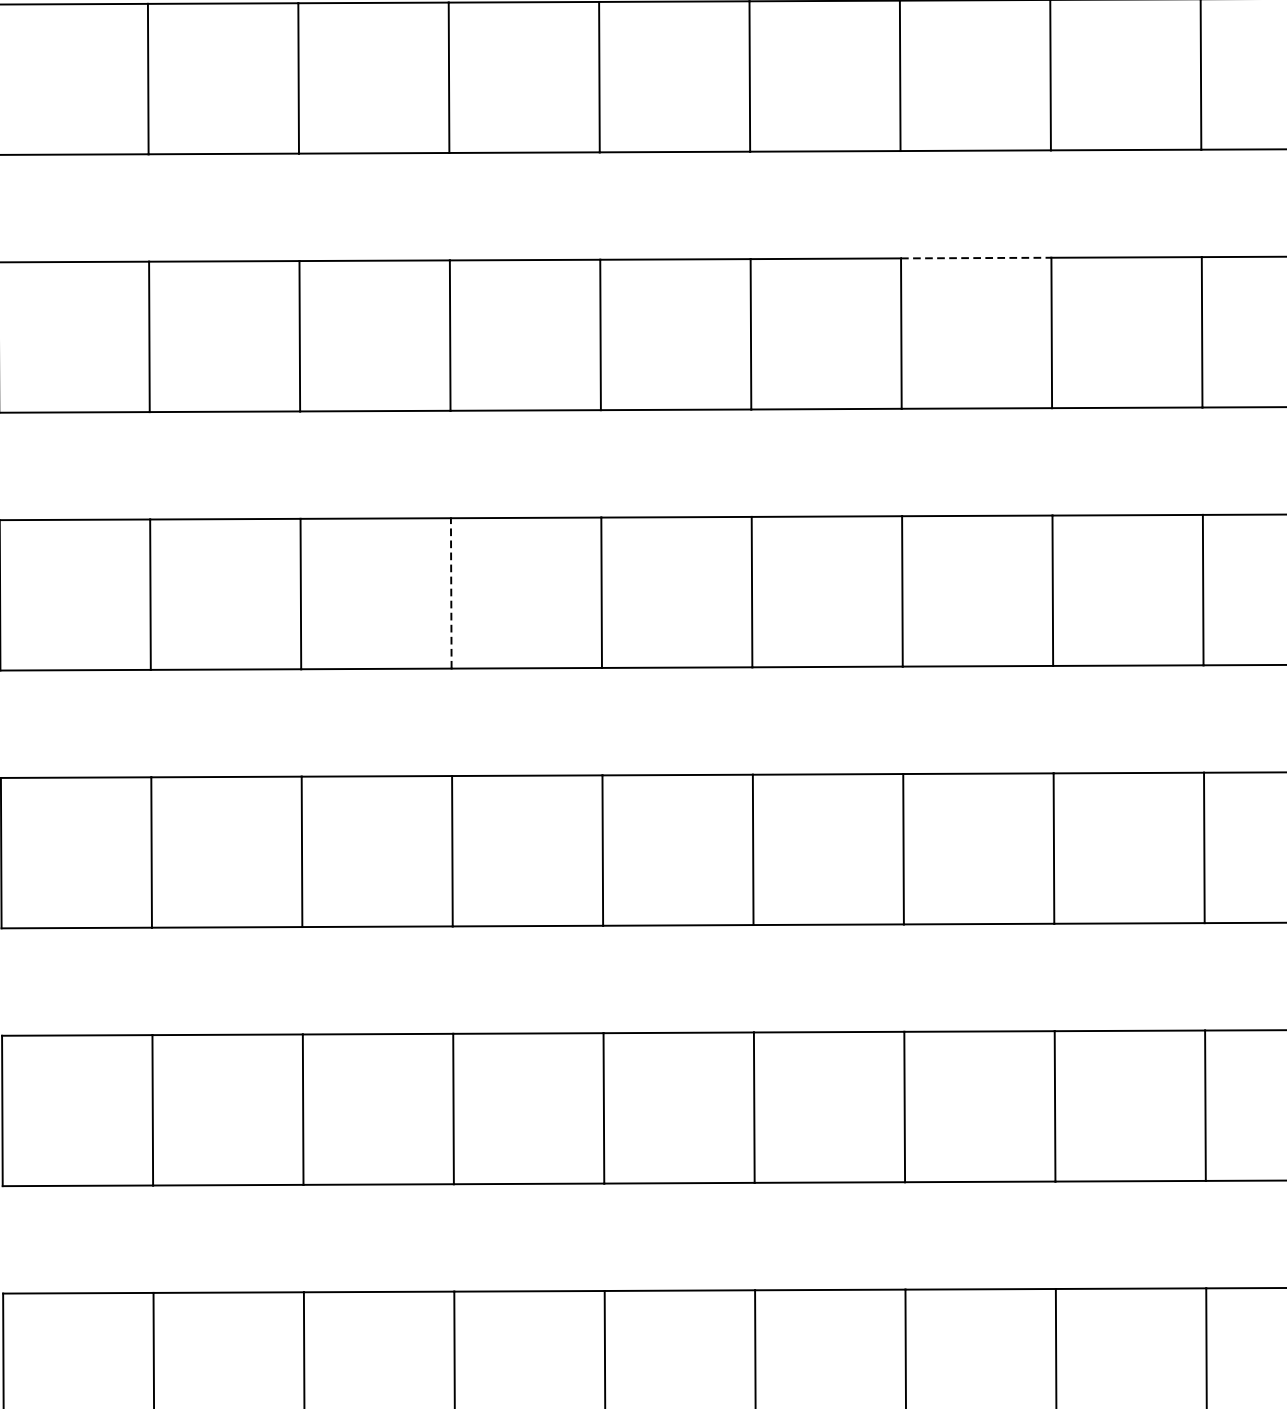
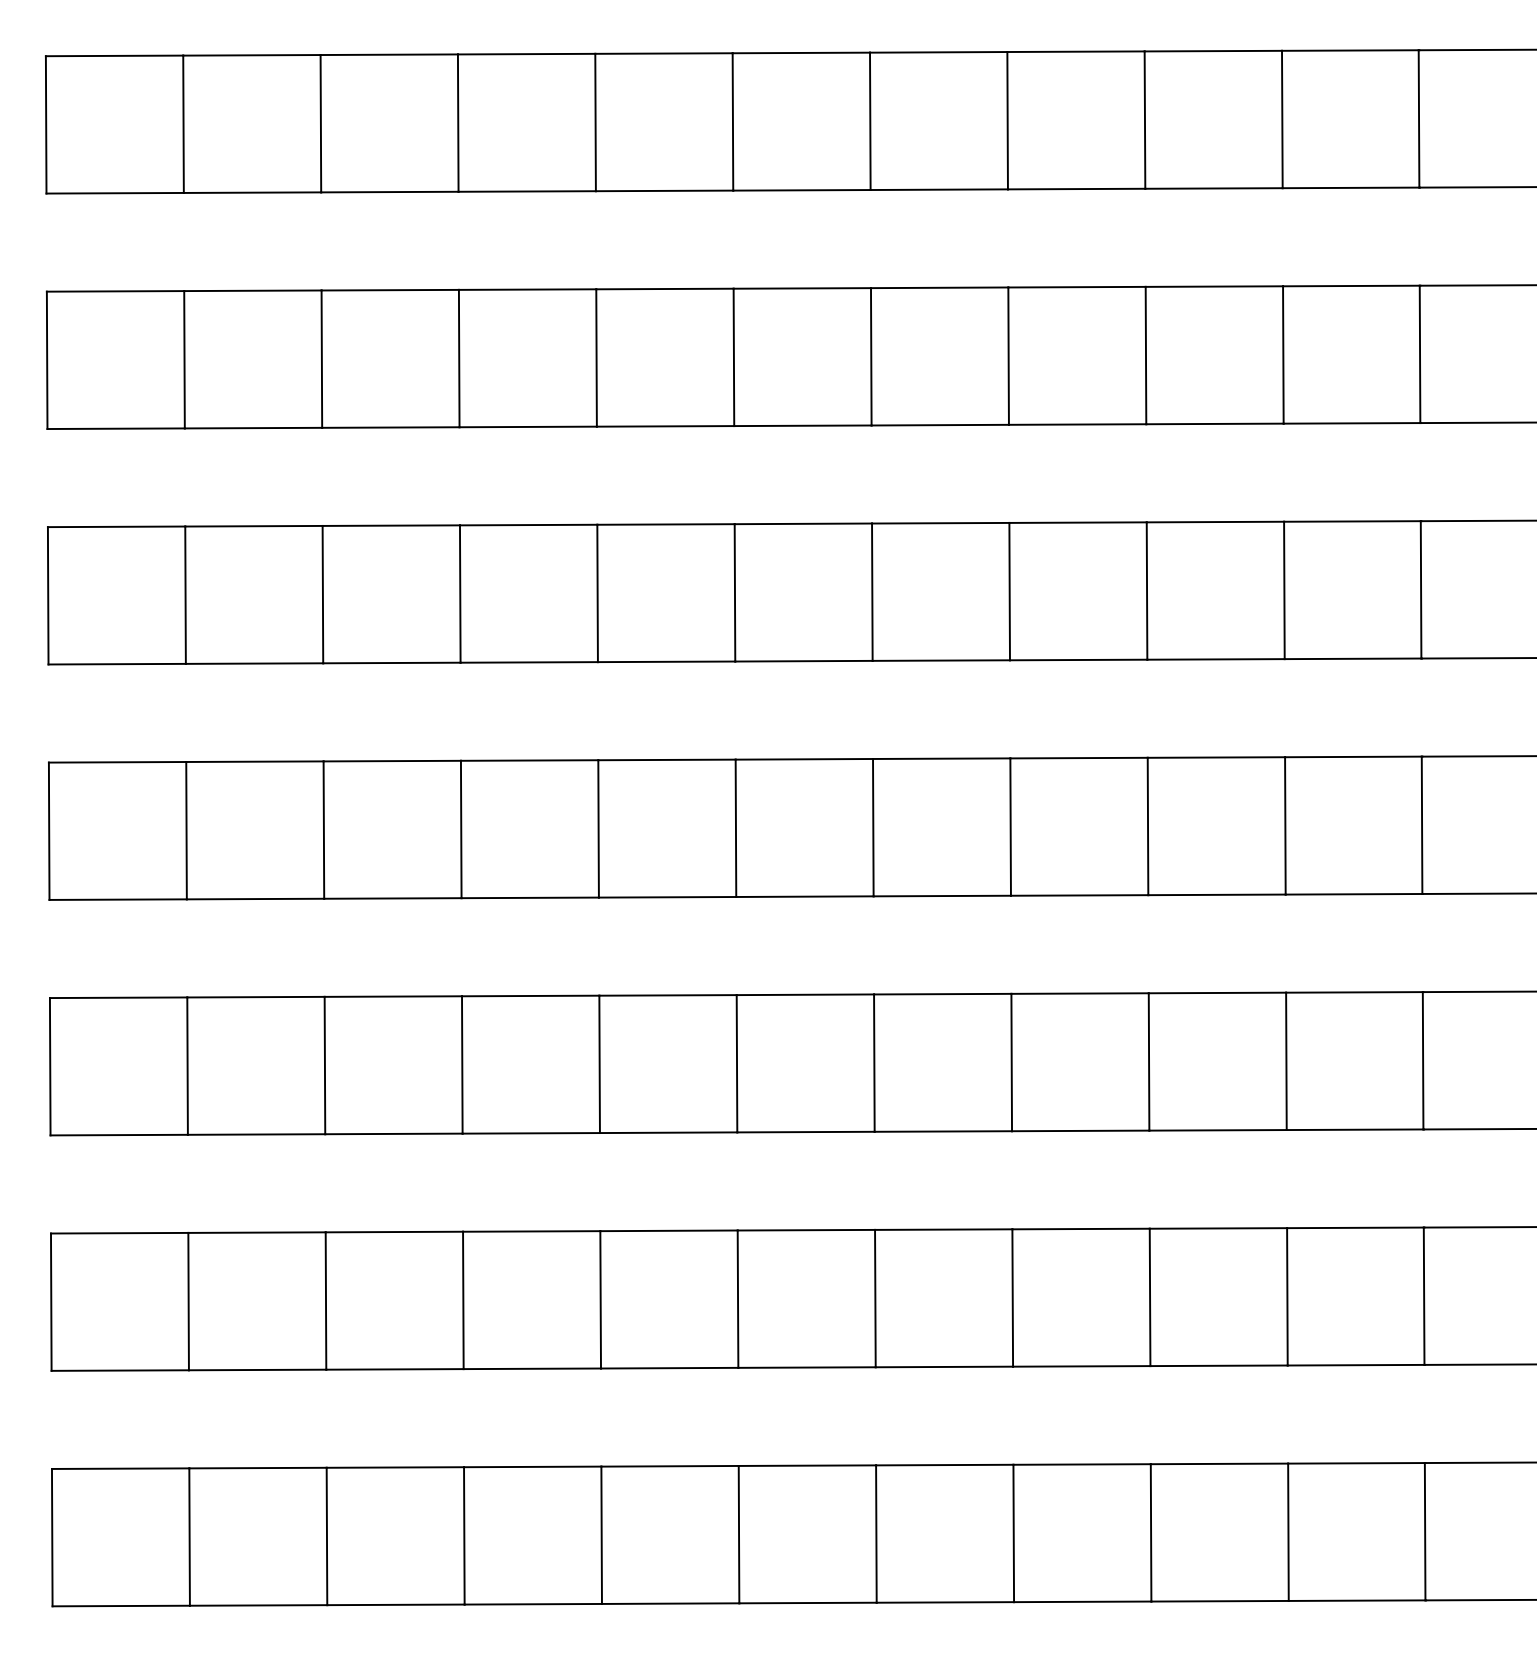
line: (975, 258) -> (940, 523), dashed -> solid
line: (451, 593) -> (461, 829), dashed -> solid

